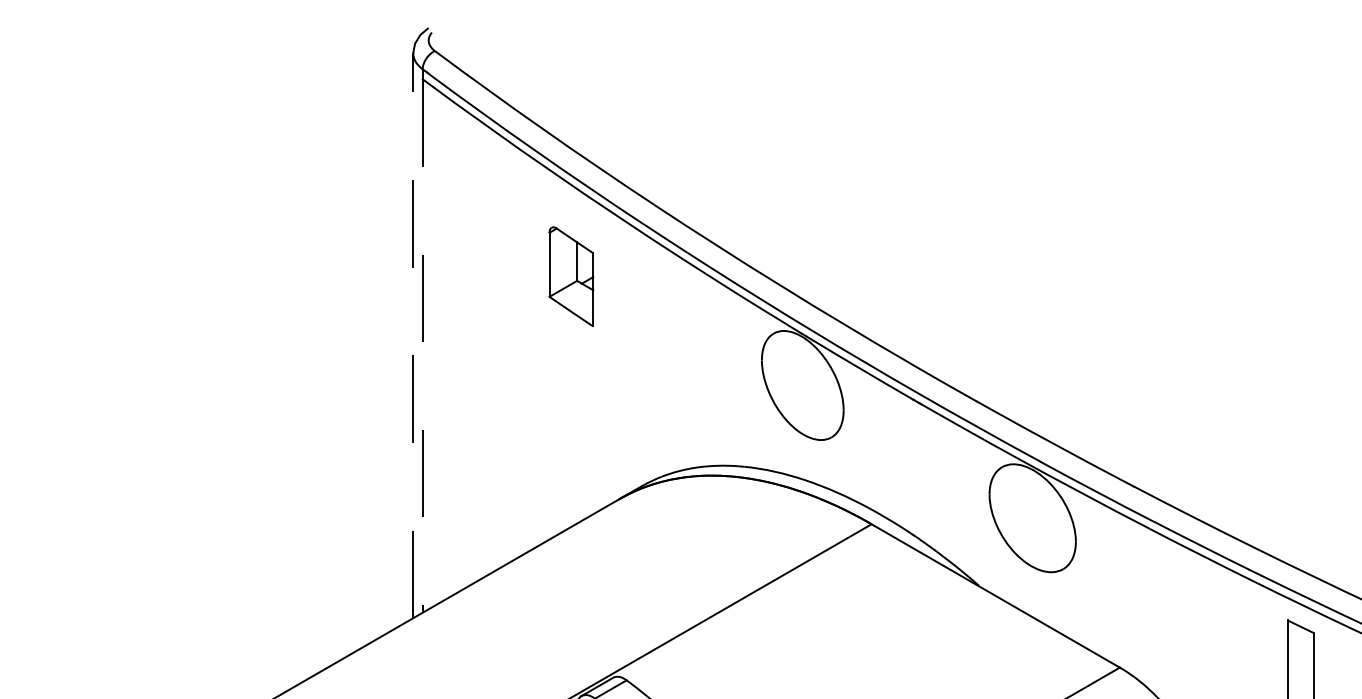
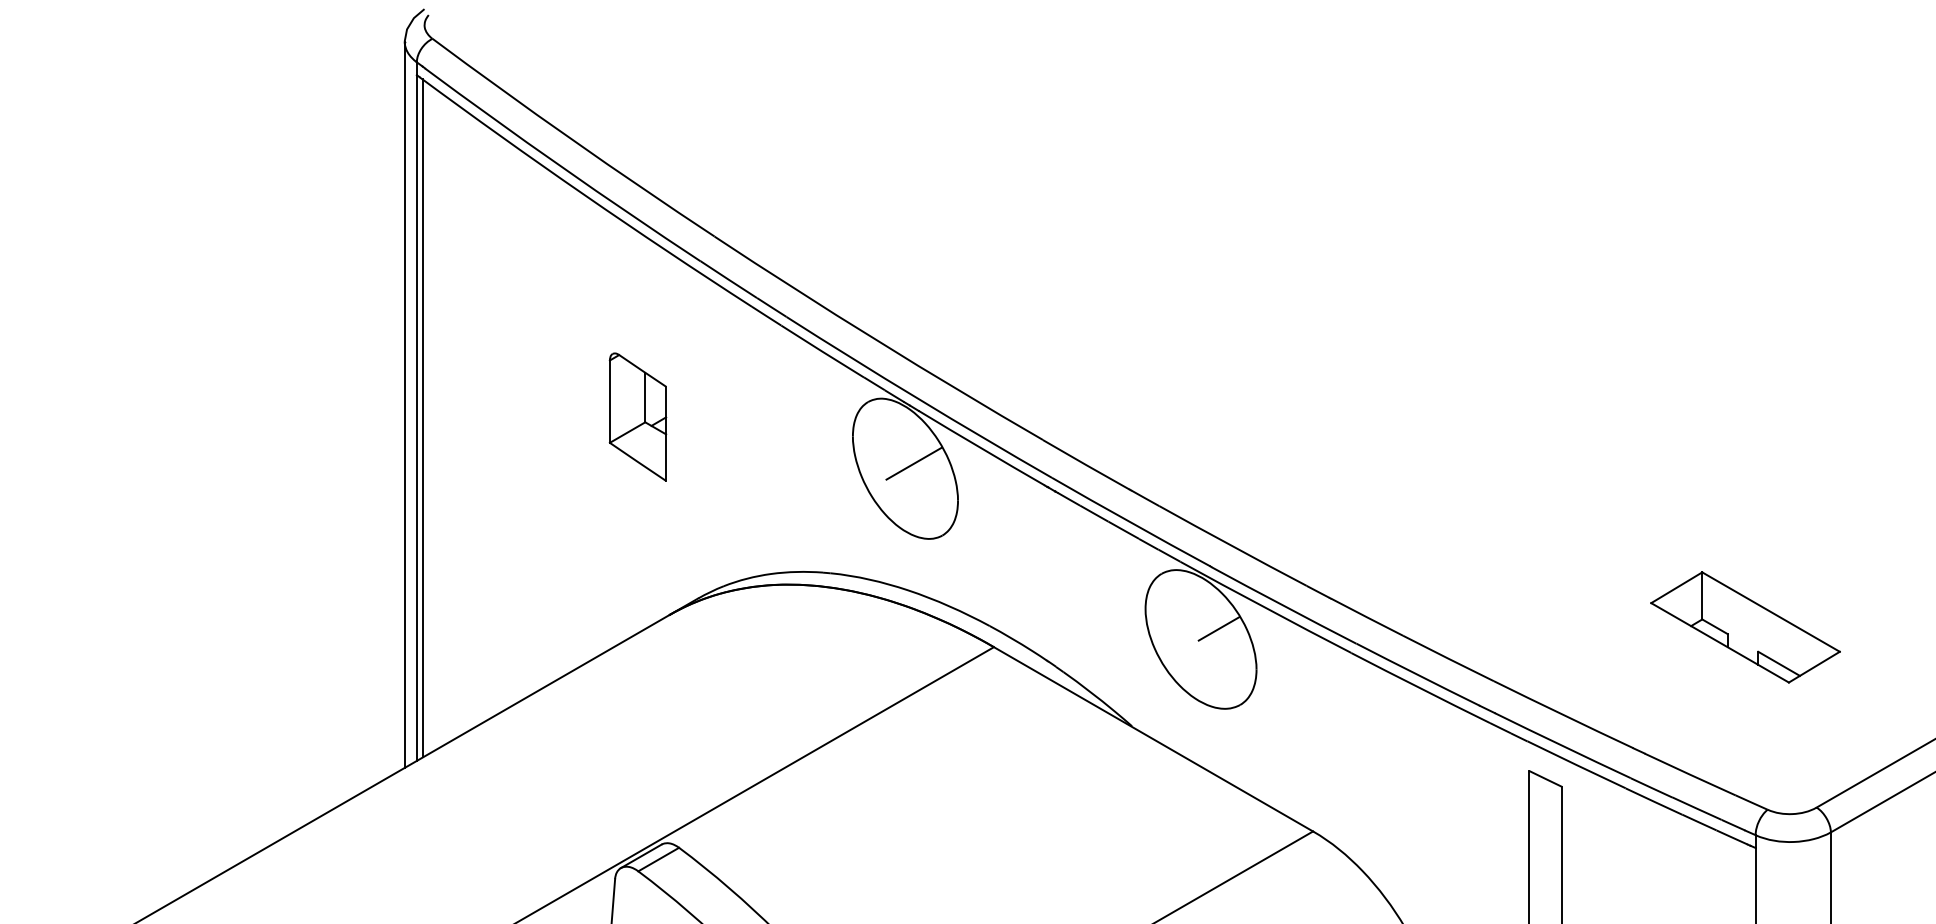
part: (571, 276) -> (637, 416), moved
line: (413, 335) -> (404, 404), dashed -> solid
line: (422, 346) -> (416, 418), dashed -> solid
line: (427, 346) -> (423, 418), added
line: (809, 381) -> (913, 463), added
line: (1046, 509) -> (1218, 628), added

